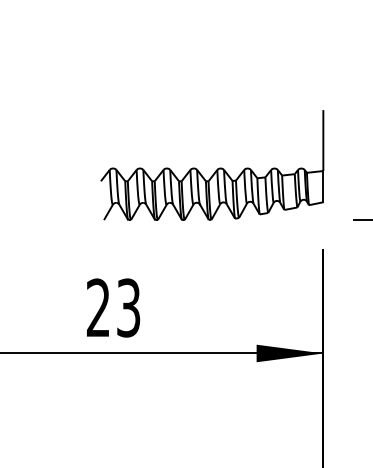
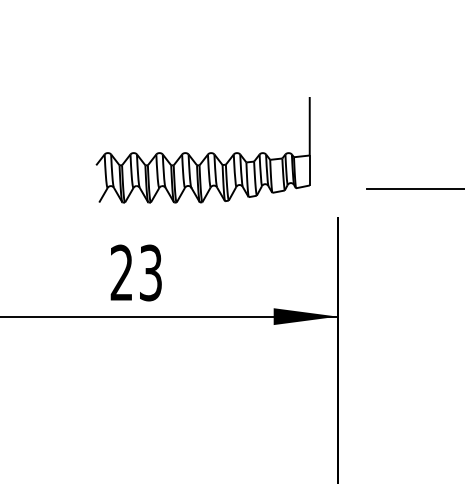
part: (211, 165) -> (202, 150), moved

